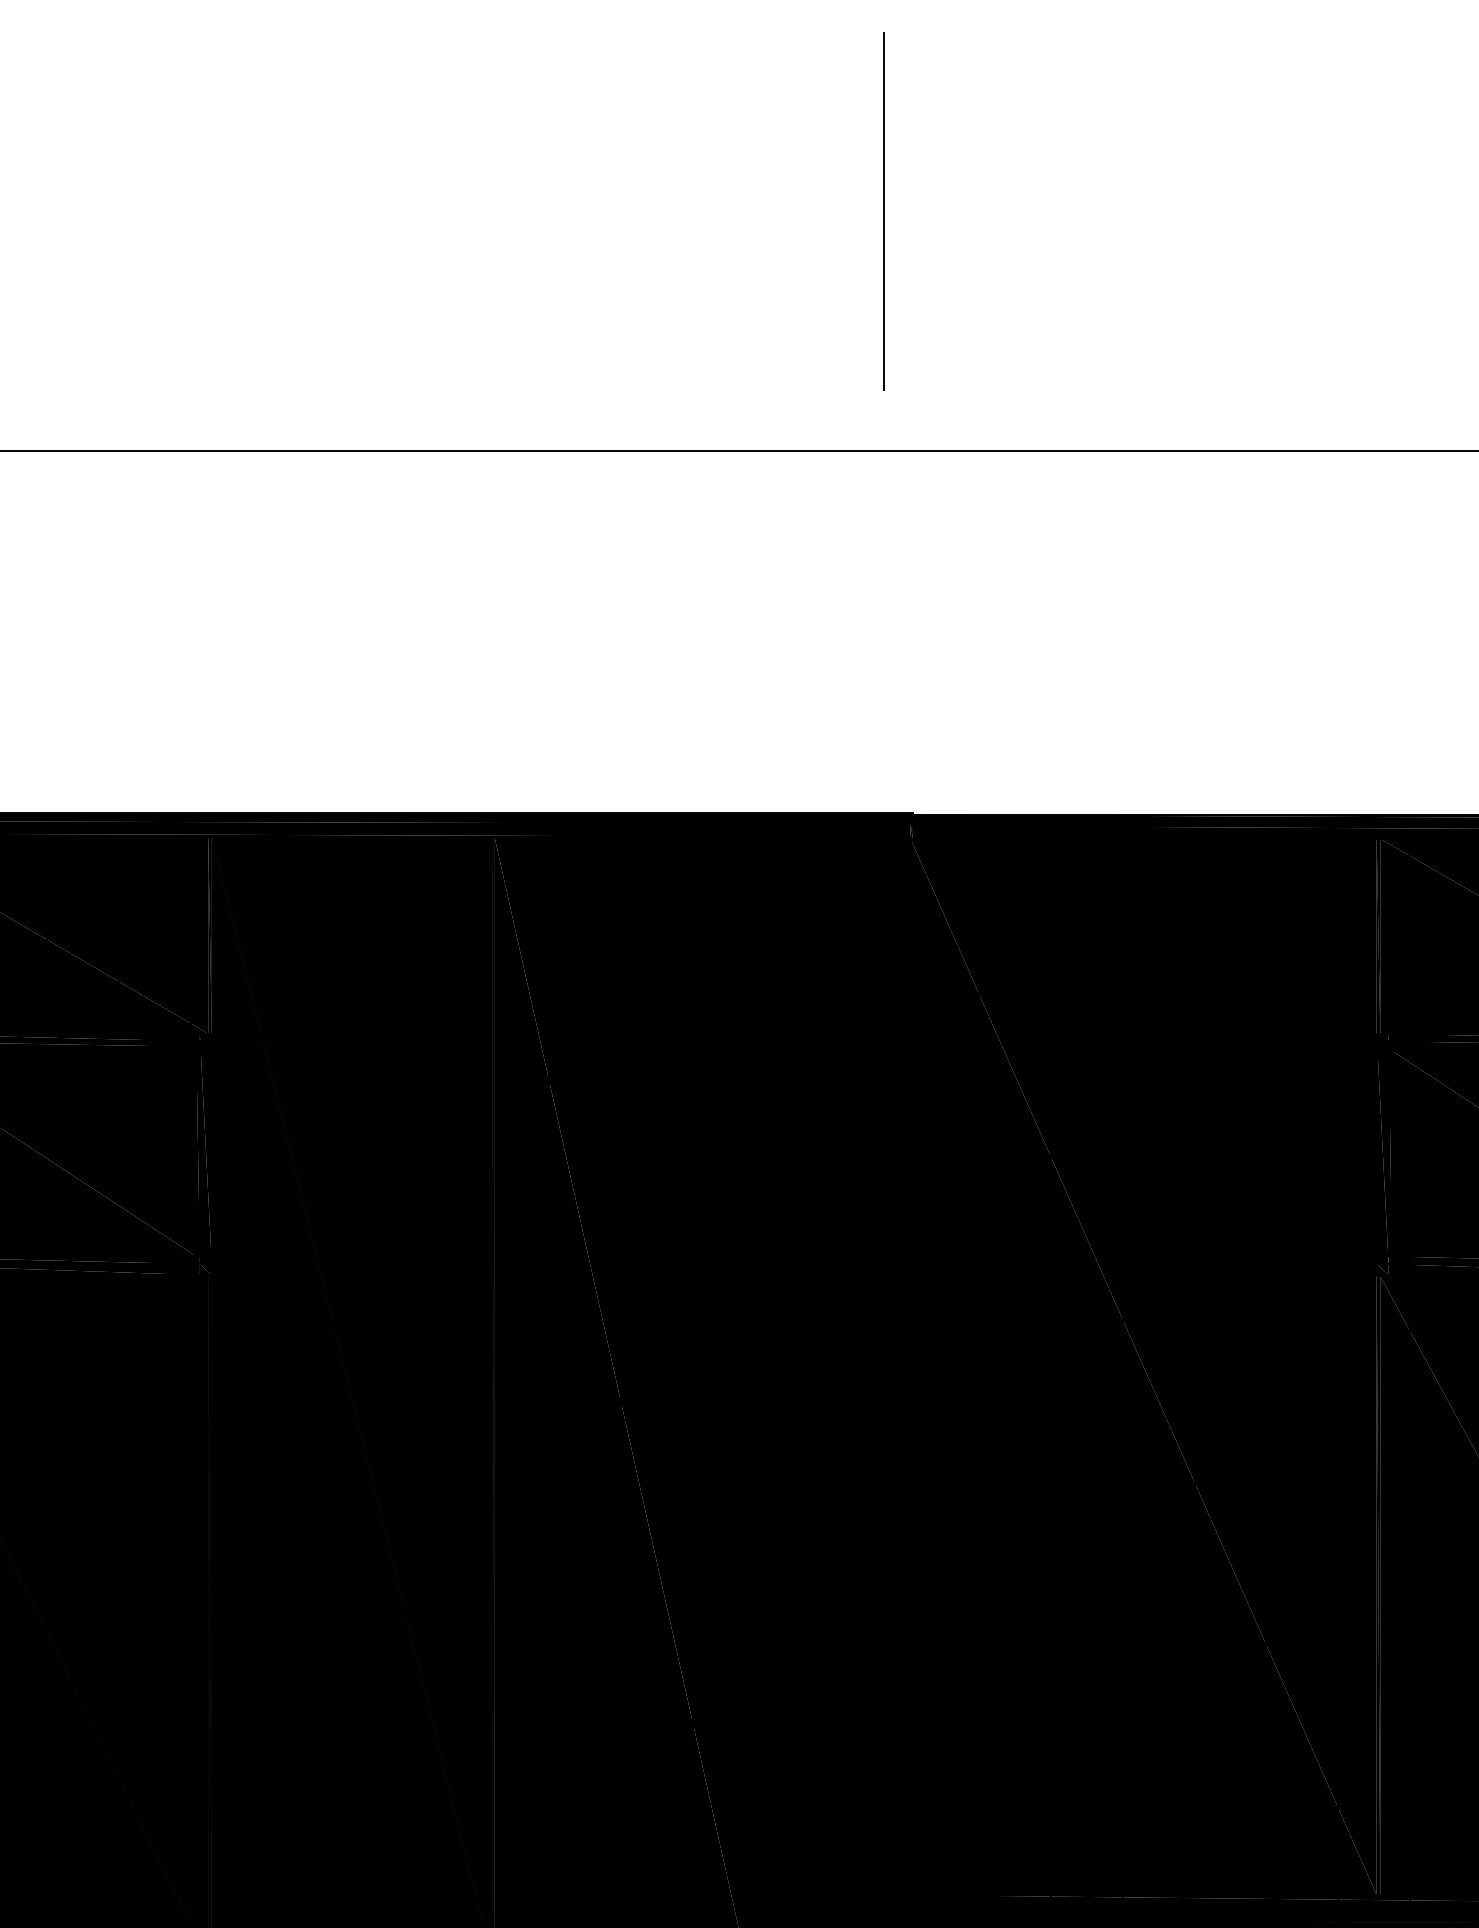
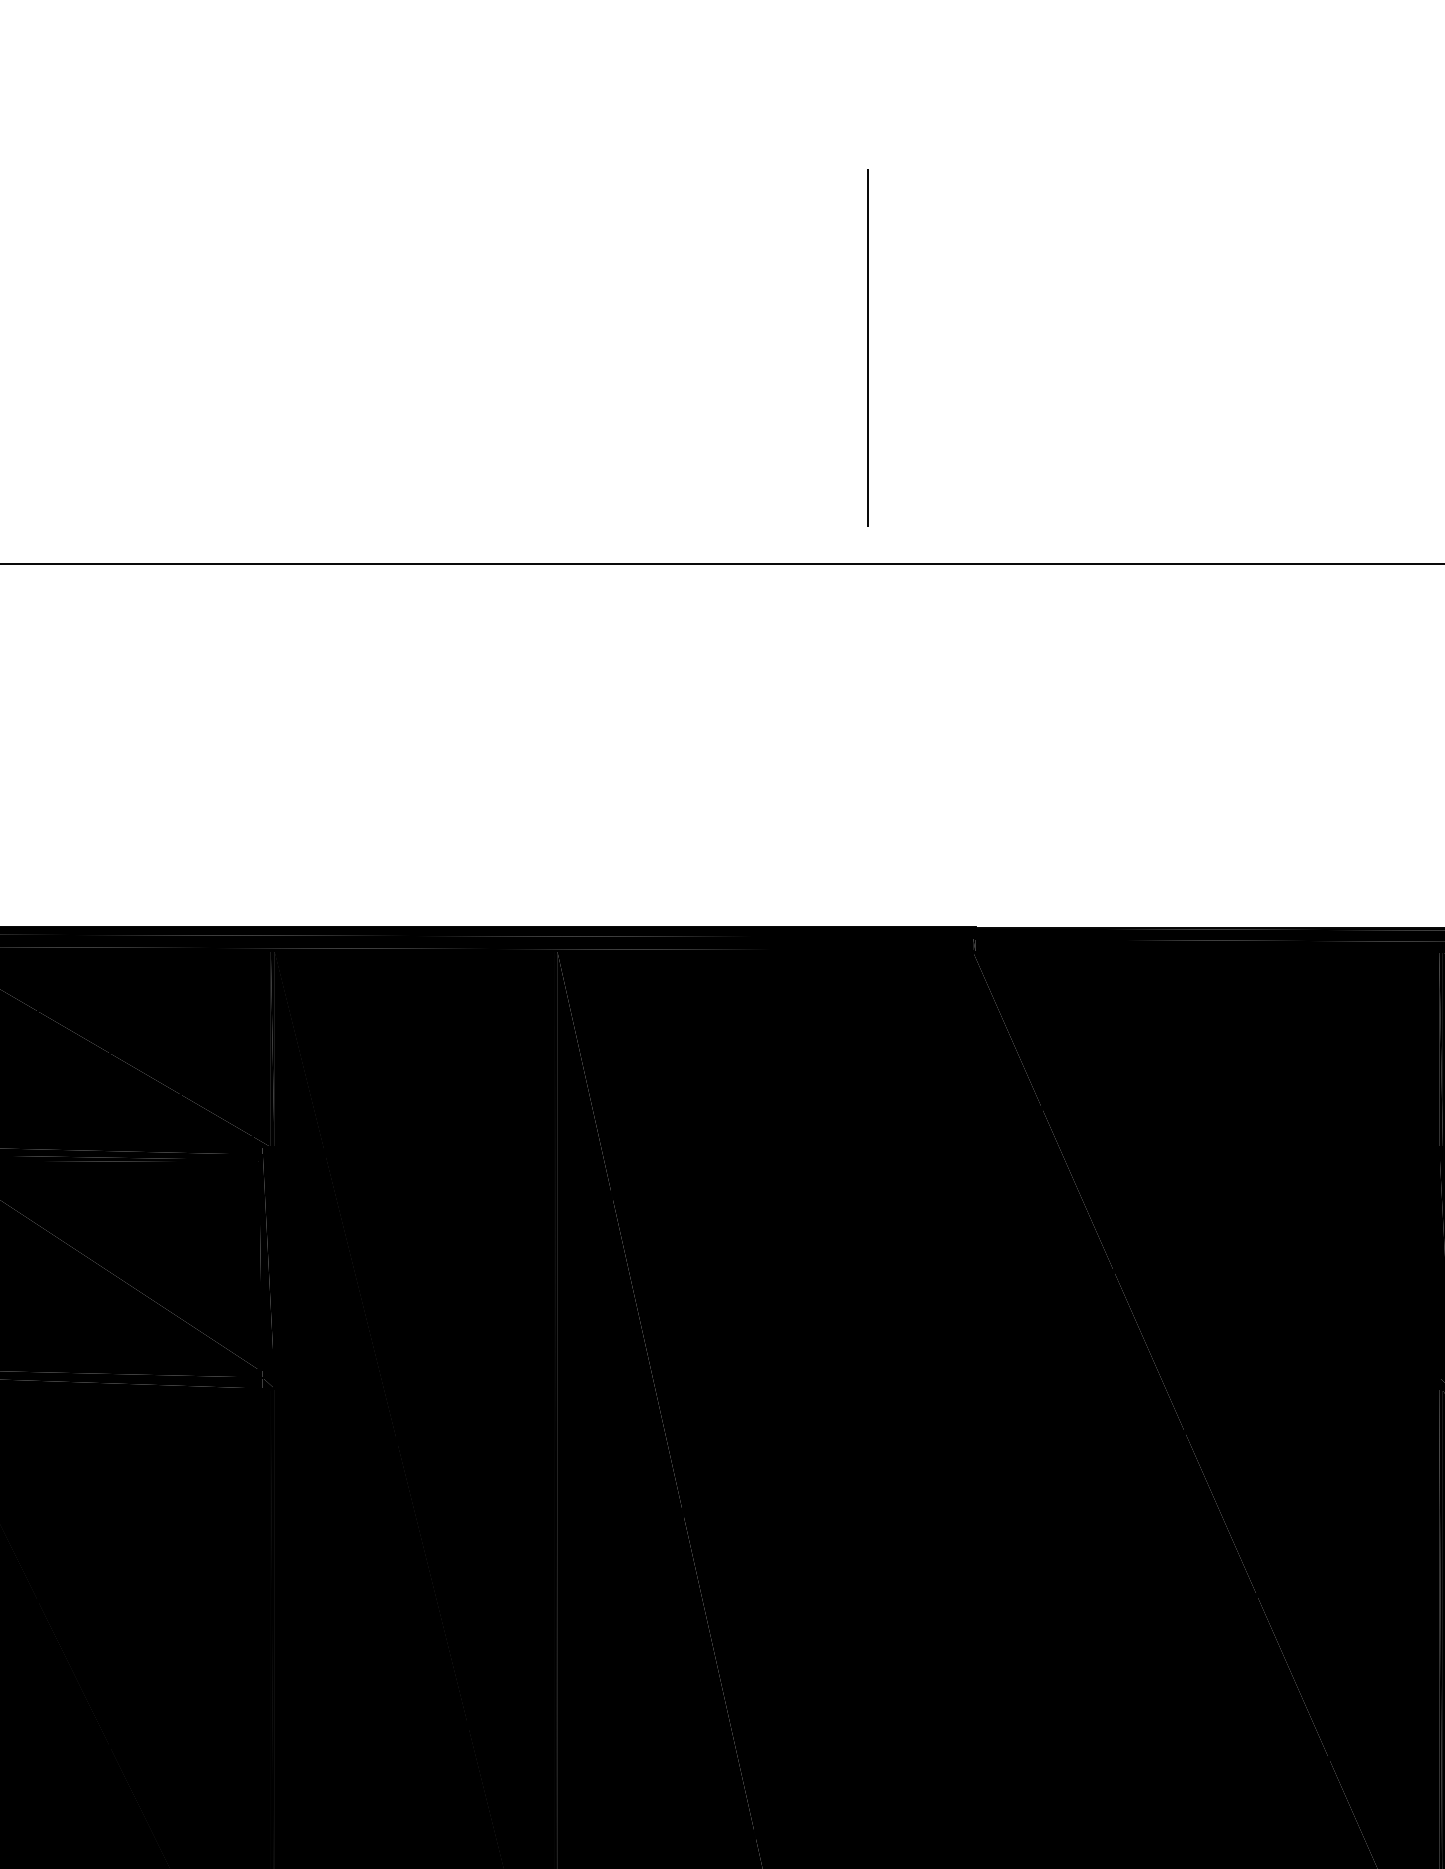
line: (883, 211) -> (868, 347), moved

